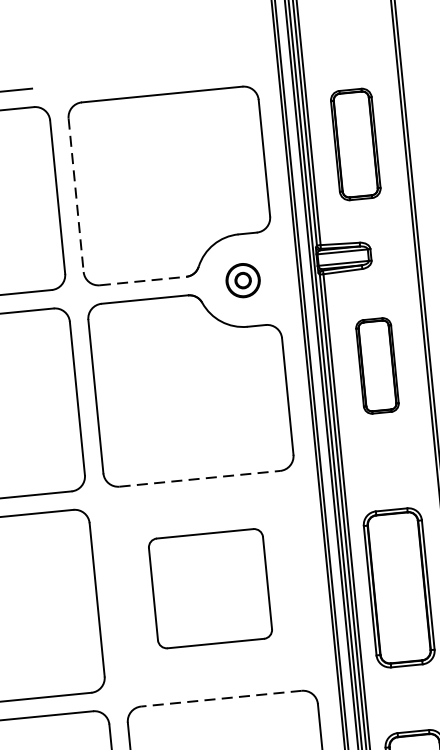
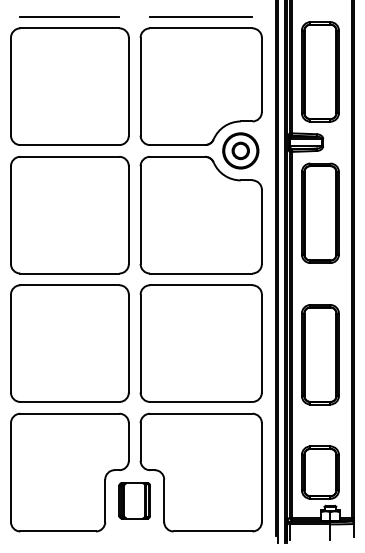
line: (160, 75) -> (201, 16), added
part: (355, 143) -> (320, 71), size x1.43
line: (75, 195) -> (140, 86), dashed -> solid
part: (242, 279) -> (240, 150), size x1.67
line: (142, 281) -> (177, 145), dashed -> solid
part: (377, 364) -> (320, 212), size x1.67
line: (200, 478) -> (201, 273), dashed -> solid
part: (209, 588) -> (200, 343), size x1.67
line: (220, 698) -> (200, 413), dashed -> solid

